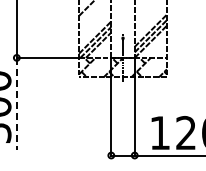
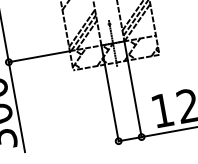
line: (16, 103) -> (16, 106), dashed -> solid

